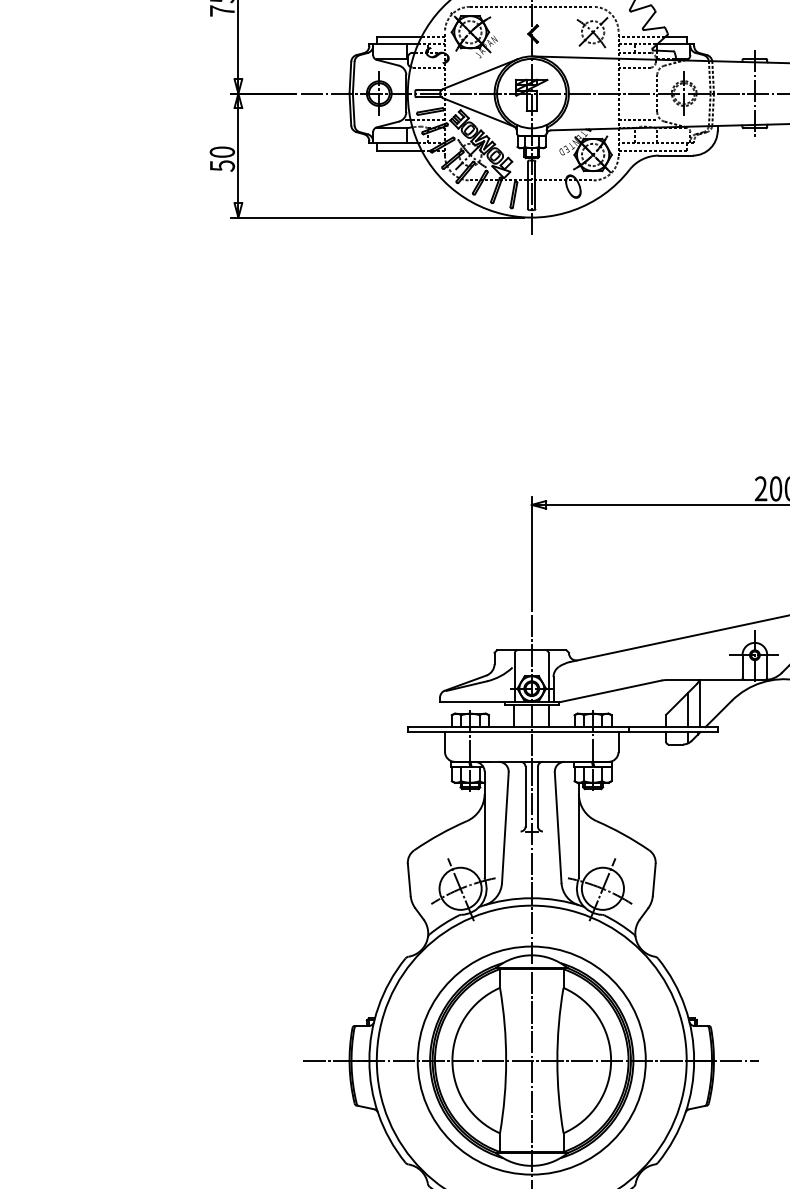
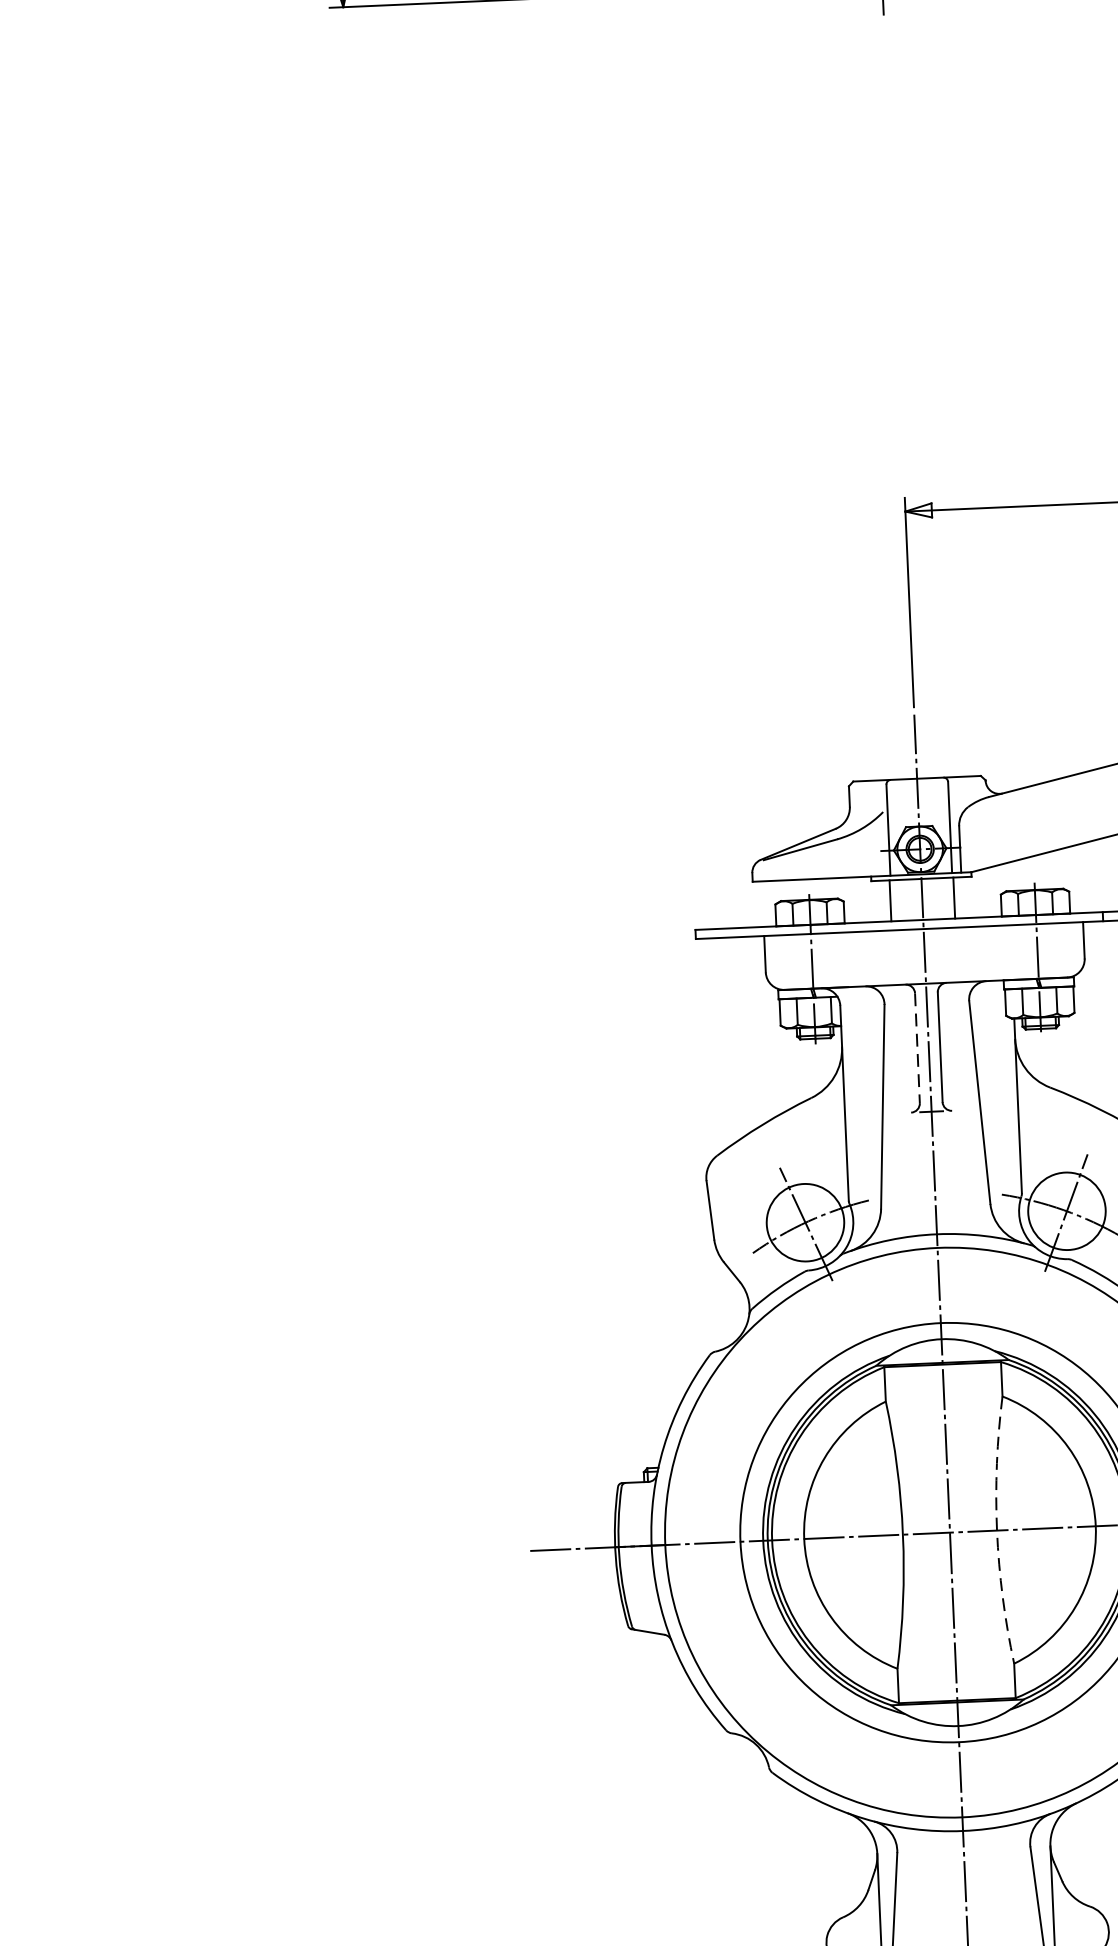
line: (525, 796) -> (917, 1047), solid -> dashed
arc: (557, 1060) -> (997, 1530), solid -> dashed

